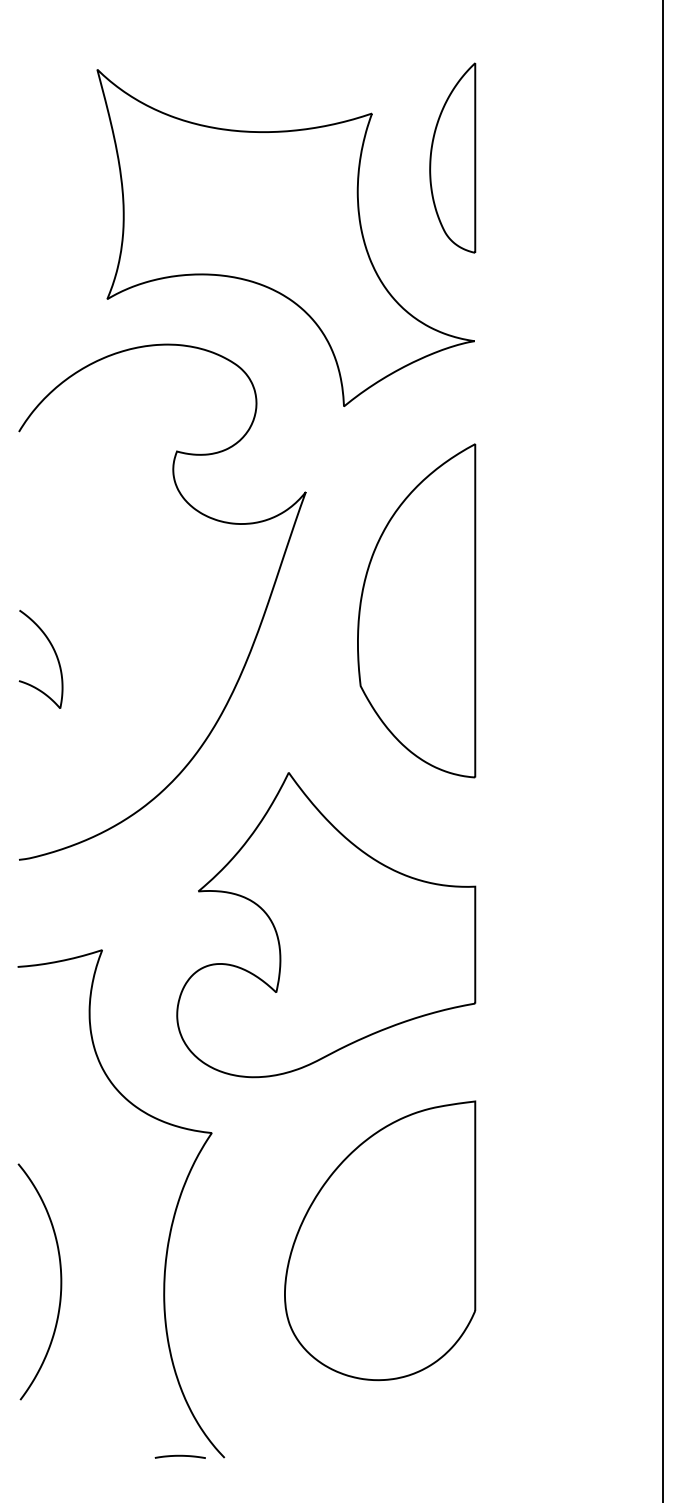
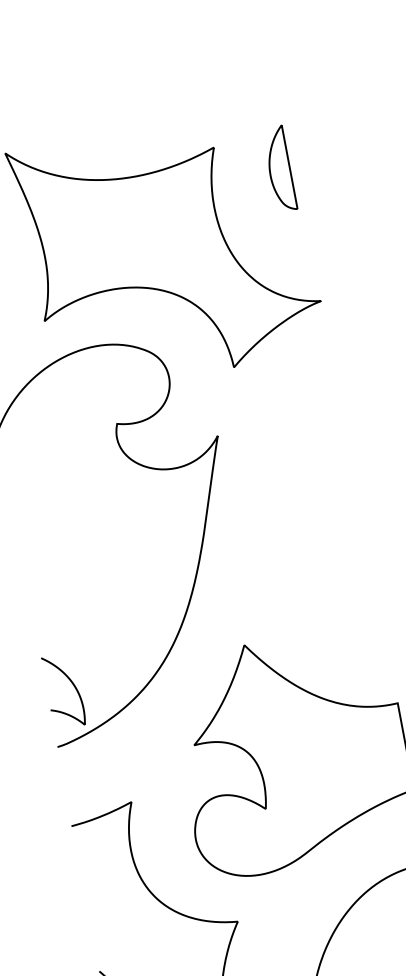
part: (452, 157) -> (279, 168), size x0.6
part: (416, 610) -> (315, 507), removed
curve: (54, 653) -> (72, 685), moved

